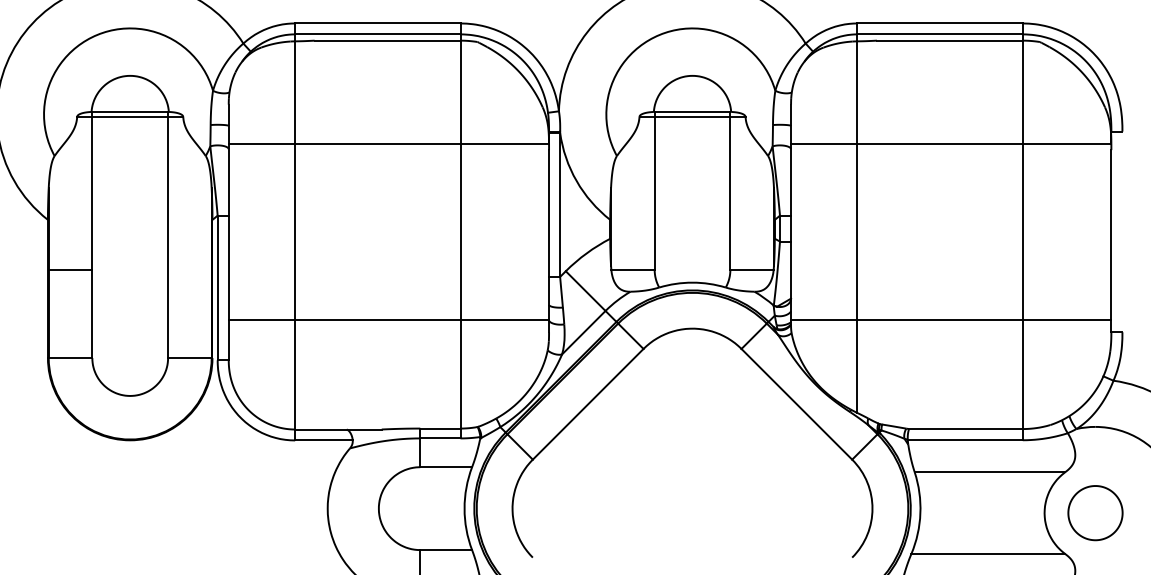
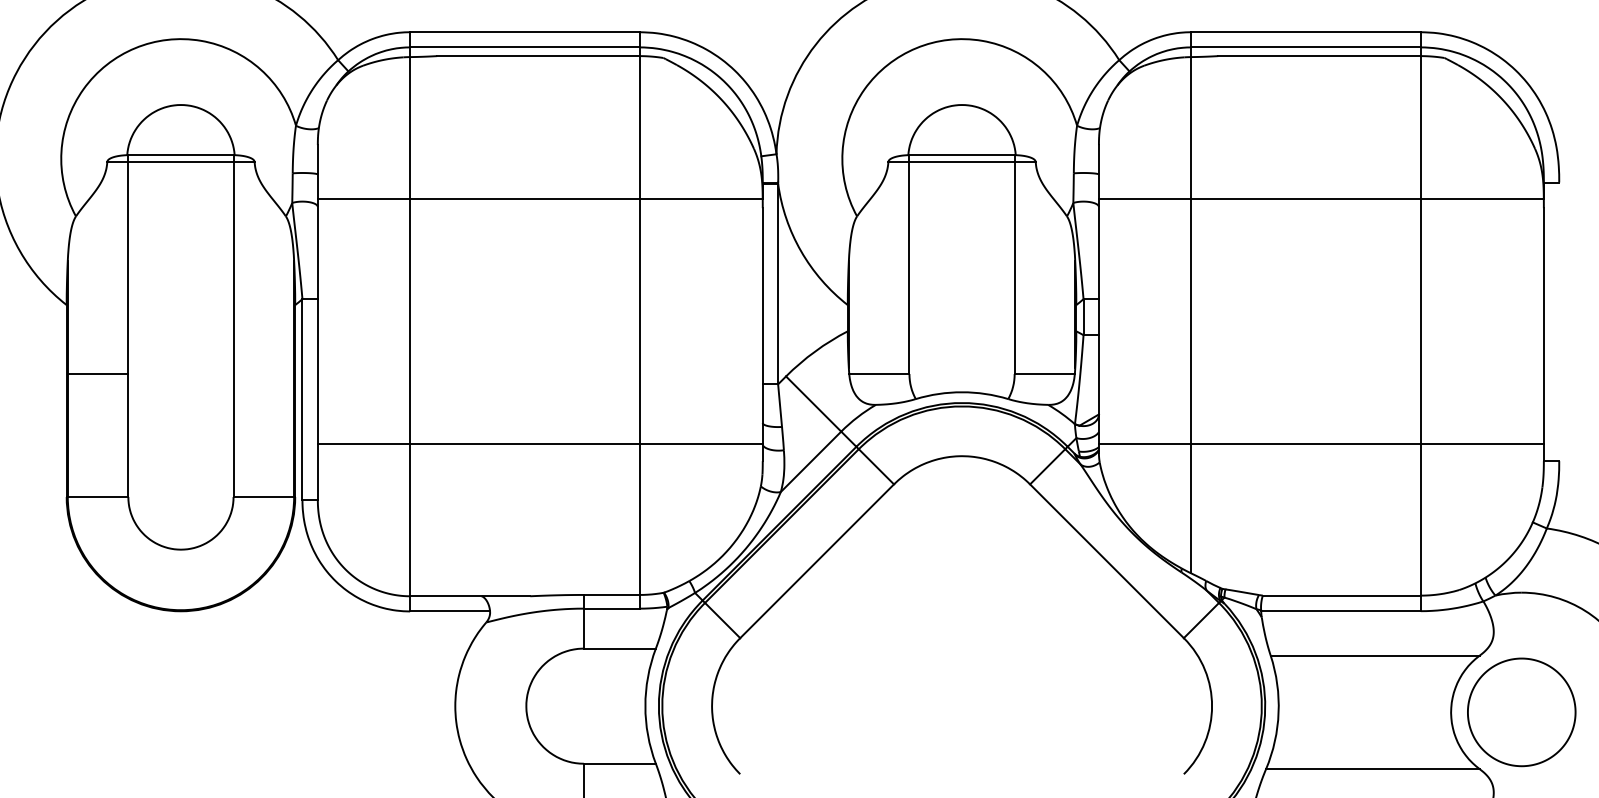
part: (1095, 513) -> (1521, 712), size x1.43

